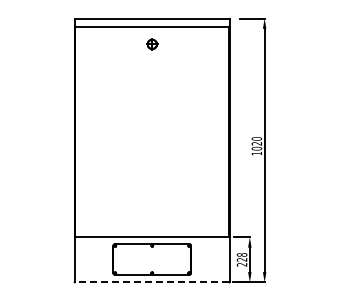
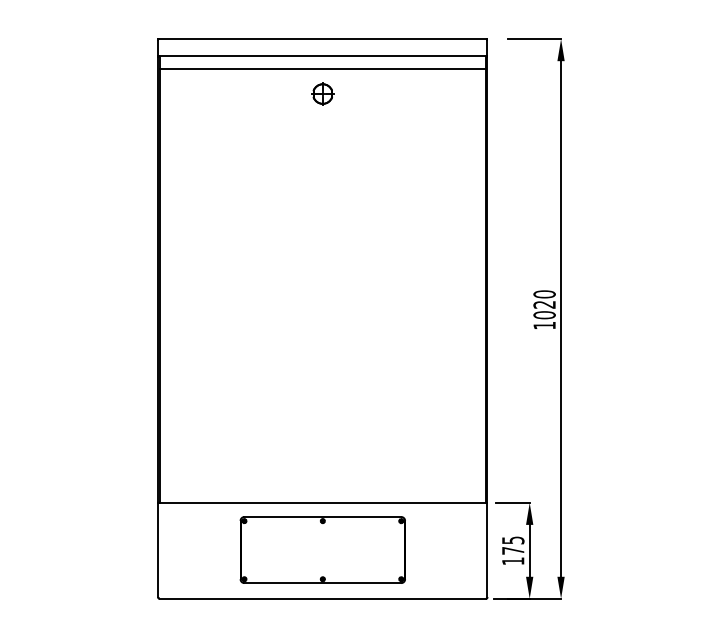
line: (152, 32) -> (323, 68), added
text: (241, 259) -> (512, 550), 228 -> 175
line: (152, 282) -> (323, 598), dashed -> solid

